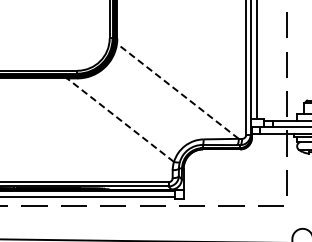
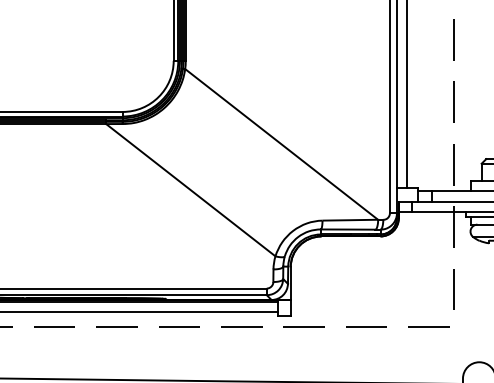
line: (177, 90) -> (281, 143), dashed -> solid
line: (120, 120) -> (190, 190), dashed -> solid

